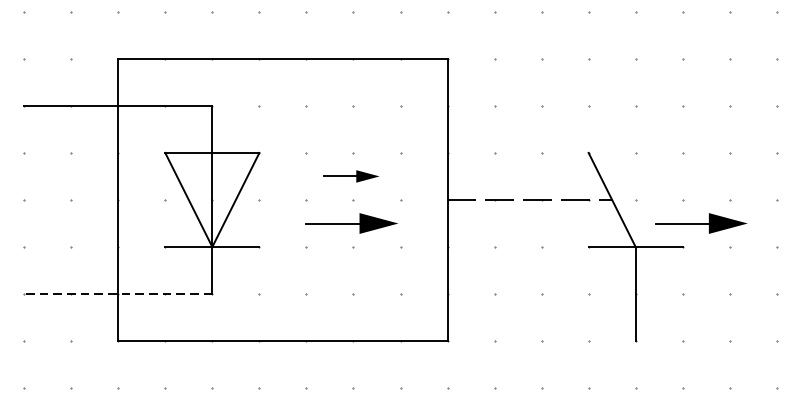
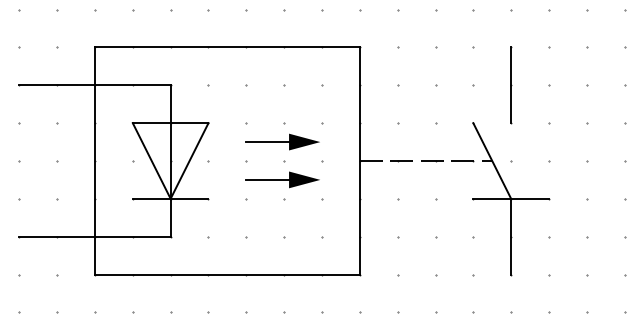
line: (636, 106) -> (511, 85), added
part: (351, 175) -> (282, 141), size x1.67
part: (700, 222) -> (563, 179), removed
line: (117, 293) -> (94, 236), dashed -> solid

